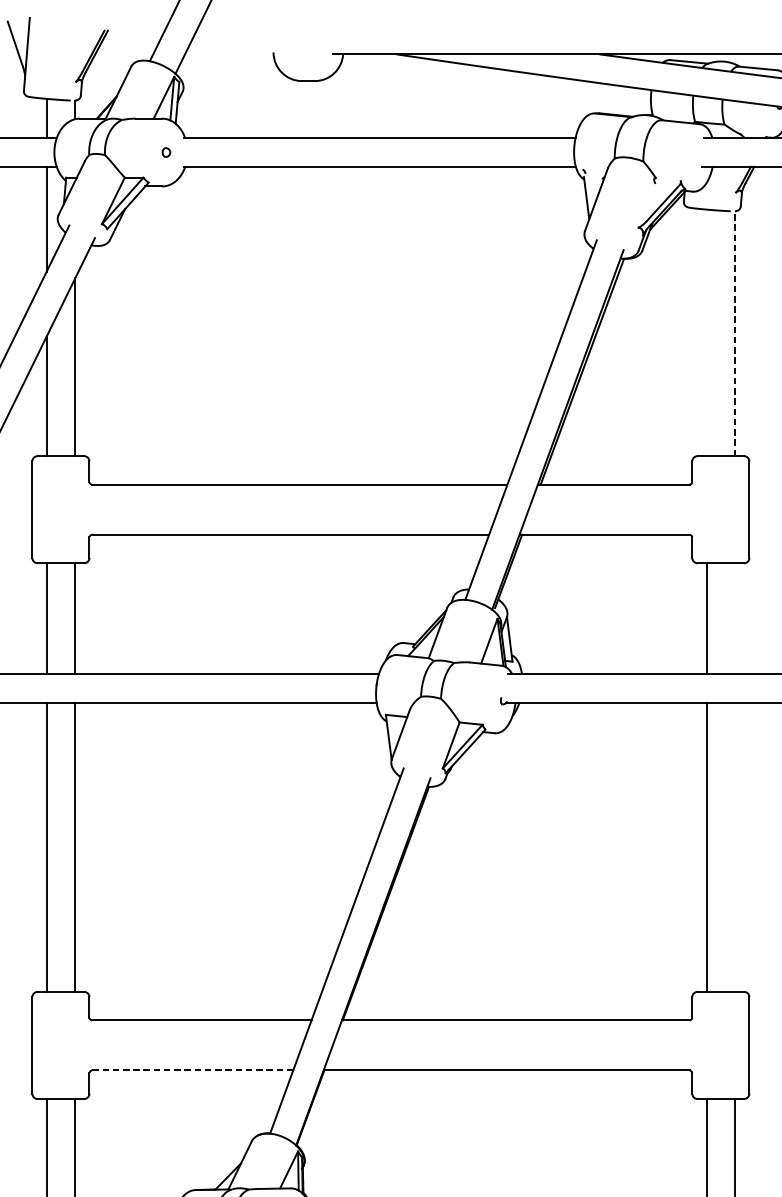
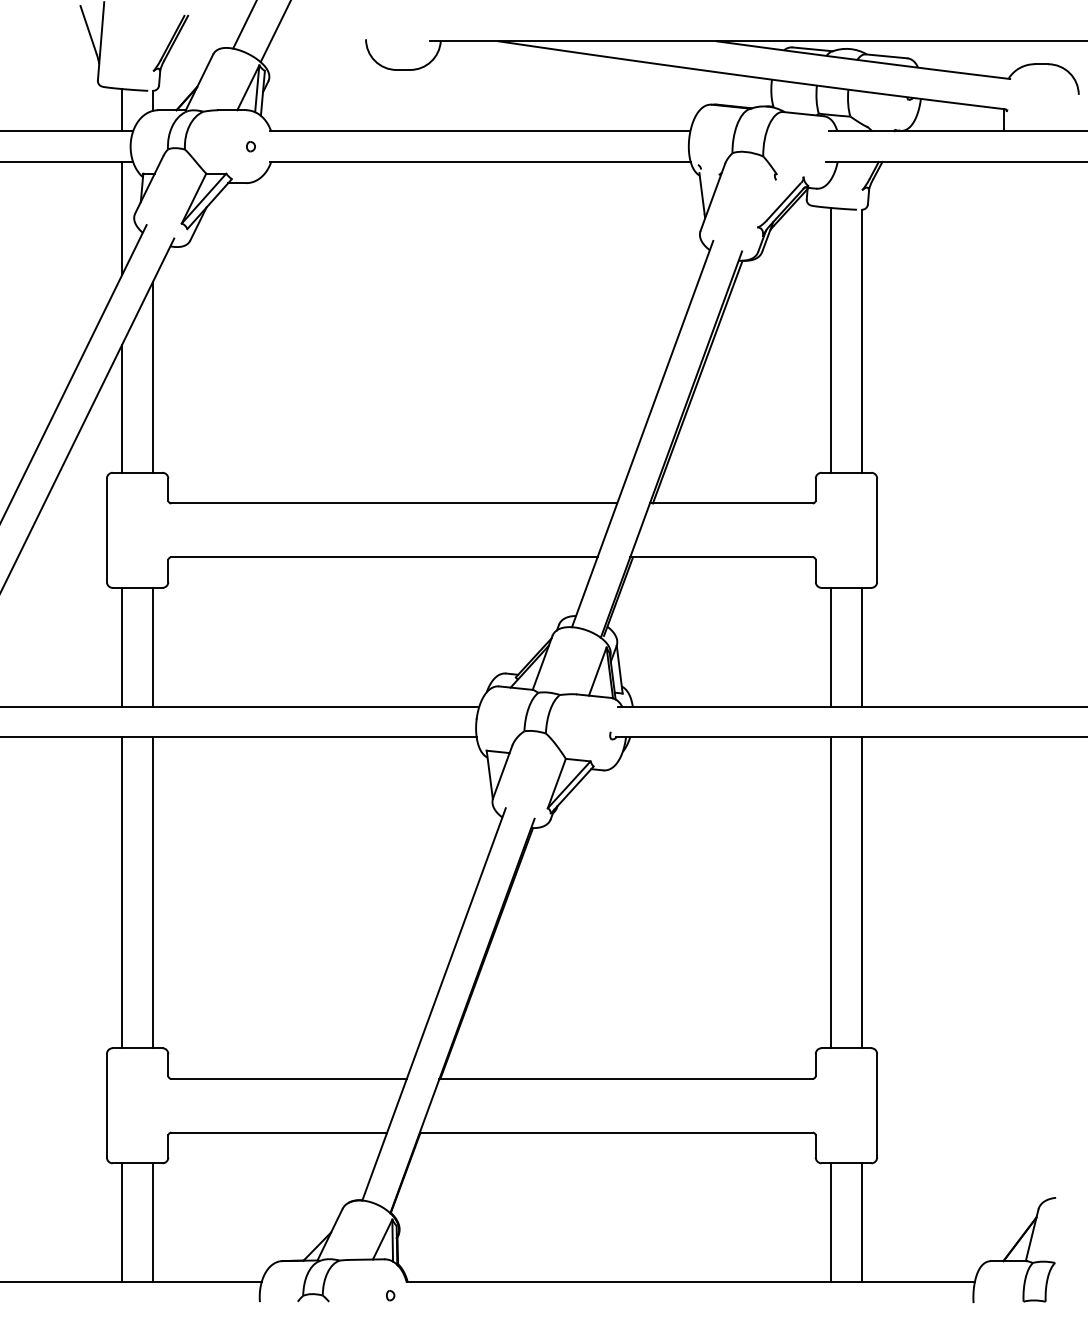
line: (706, 332) -> (831, 339), added
line: (734, 332) -> (861, 340), dashed -> solid
line: (734, 617) -> (861, 646), added
line: (734, 846) -> (861, 892), added
line: (193, 1070) -> (279, 1132), dashed -> solid

